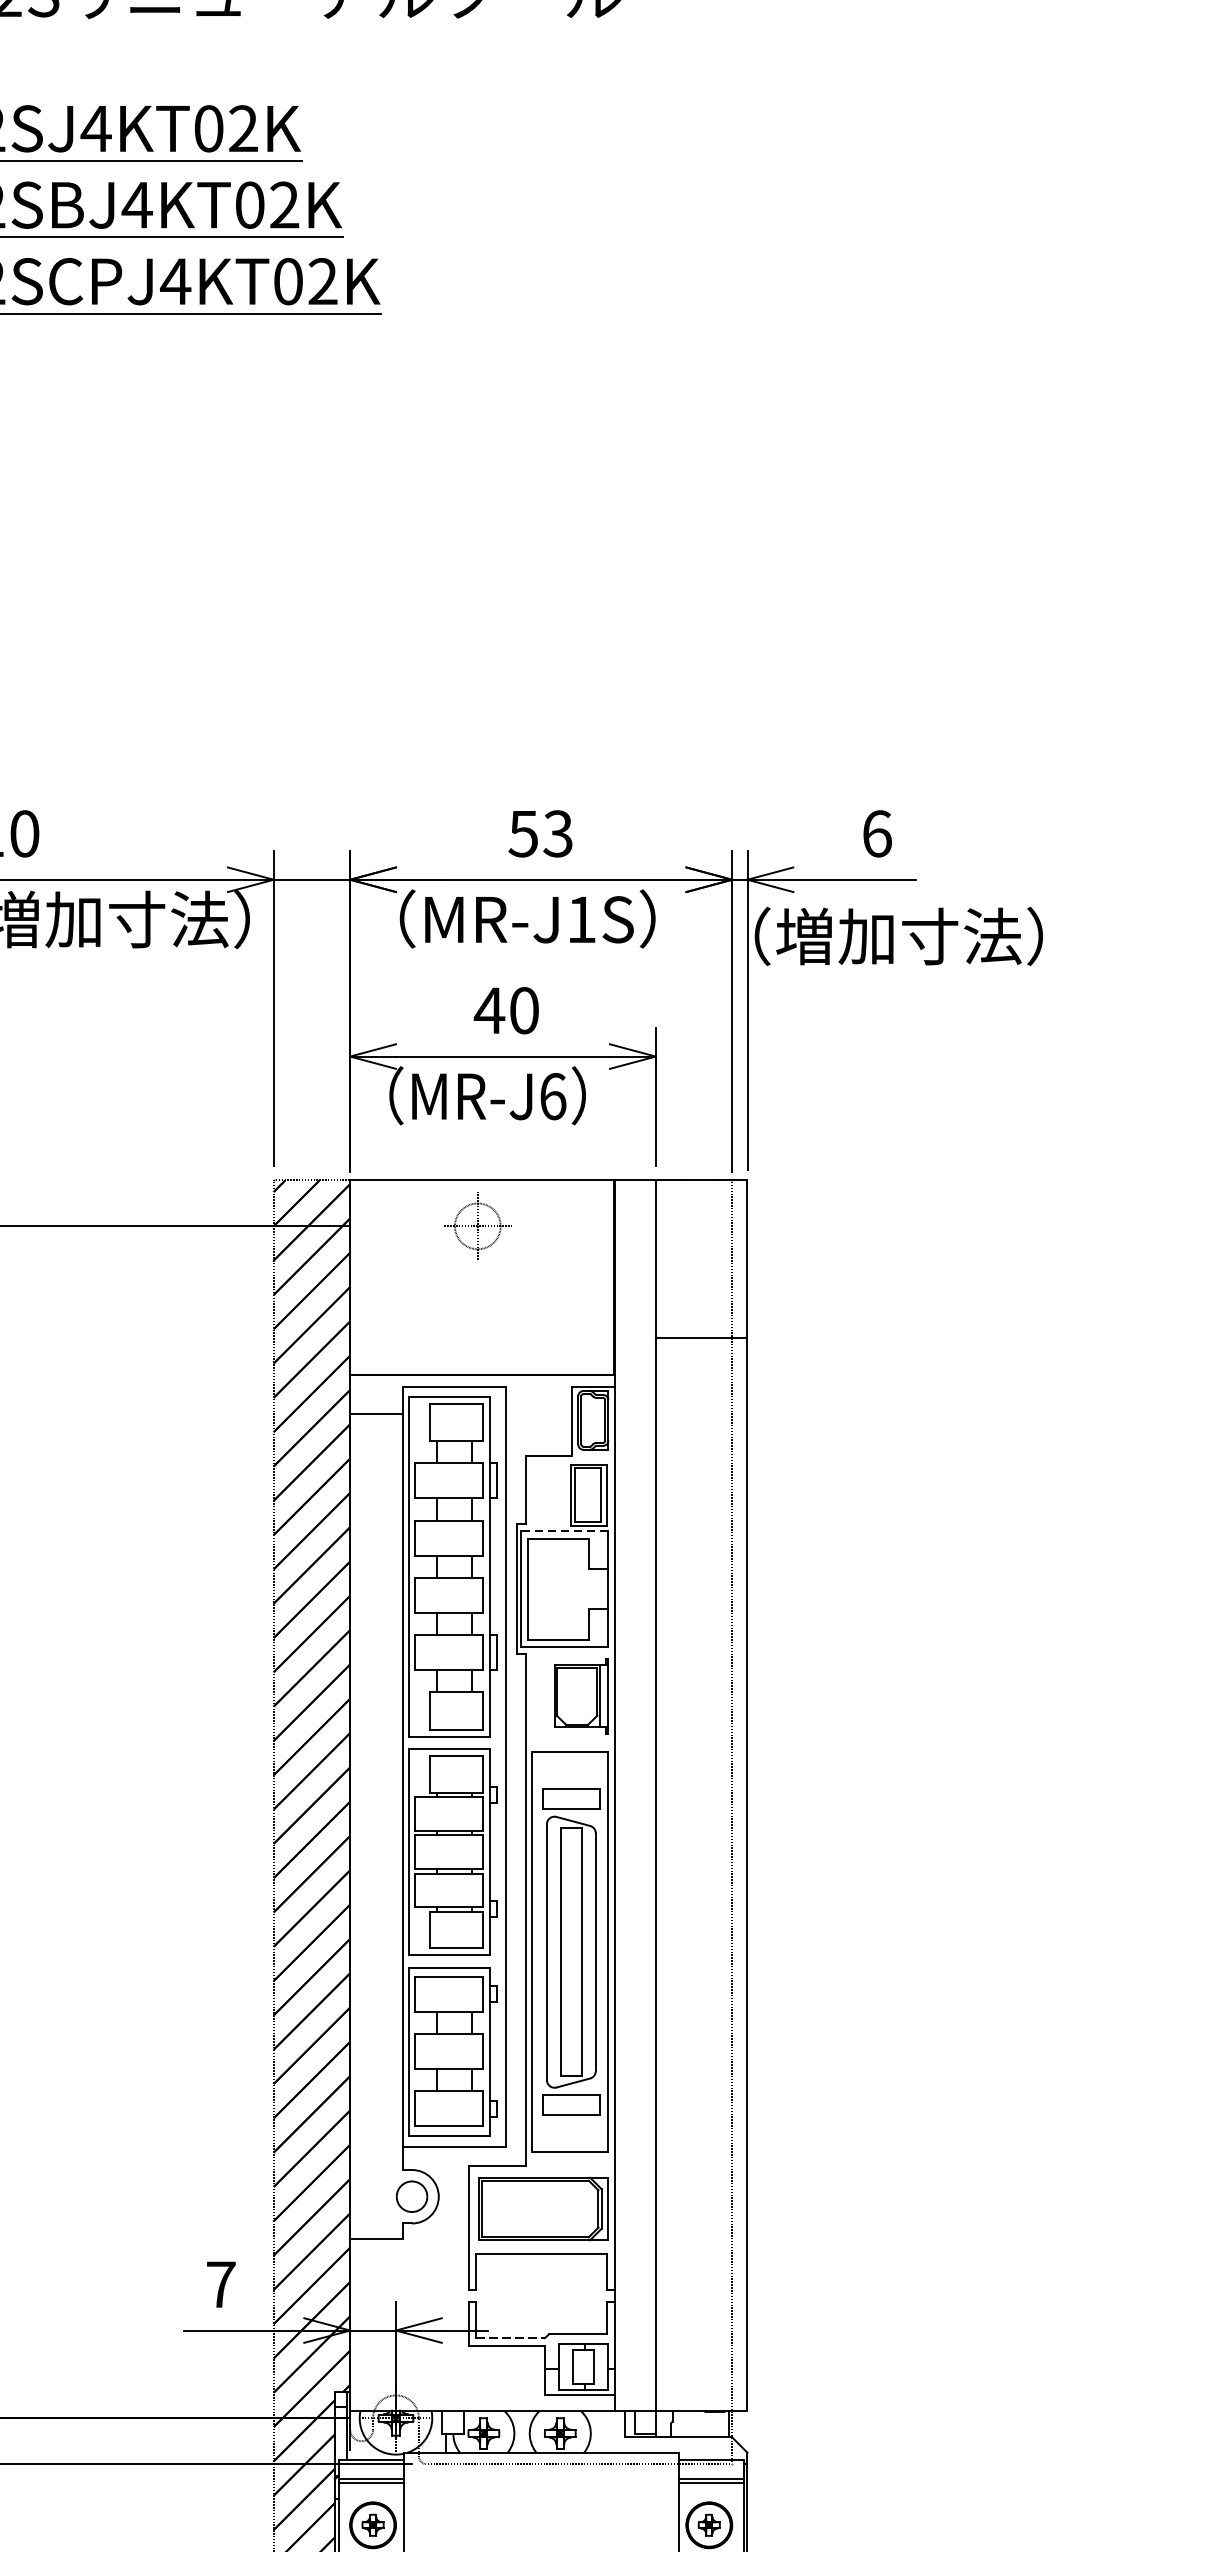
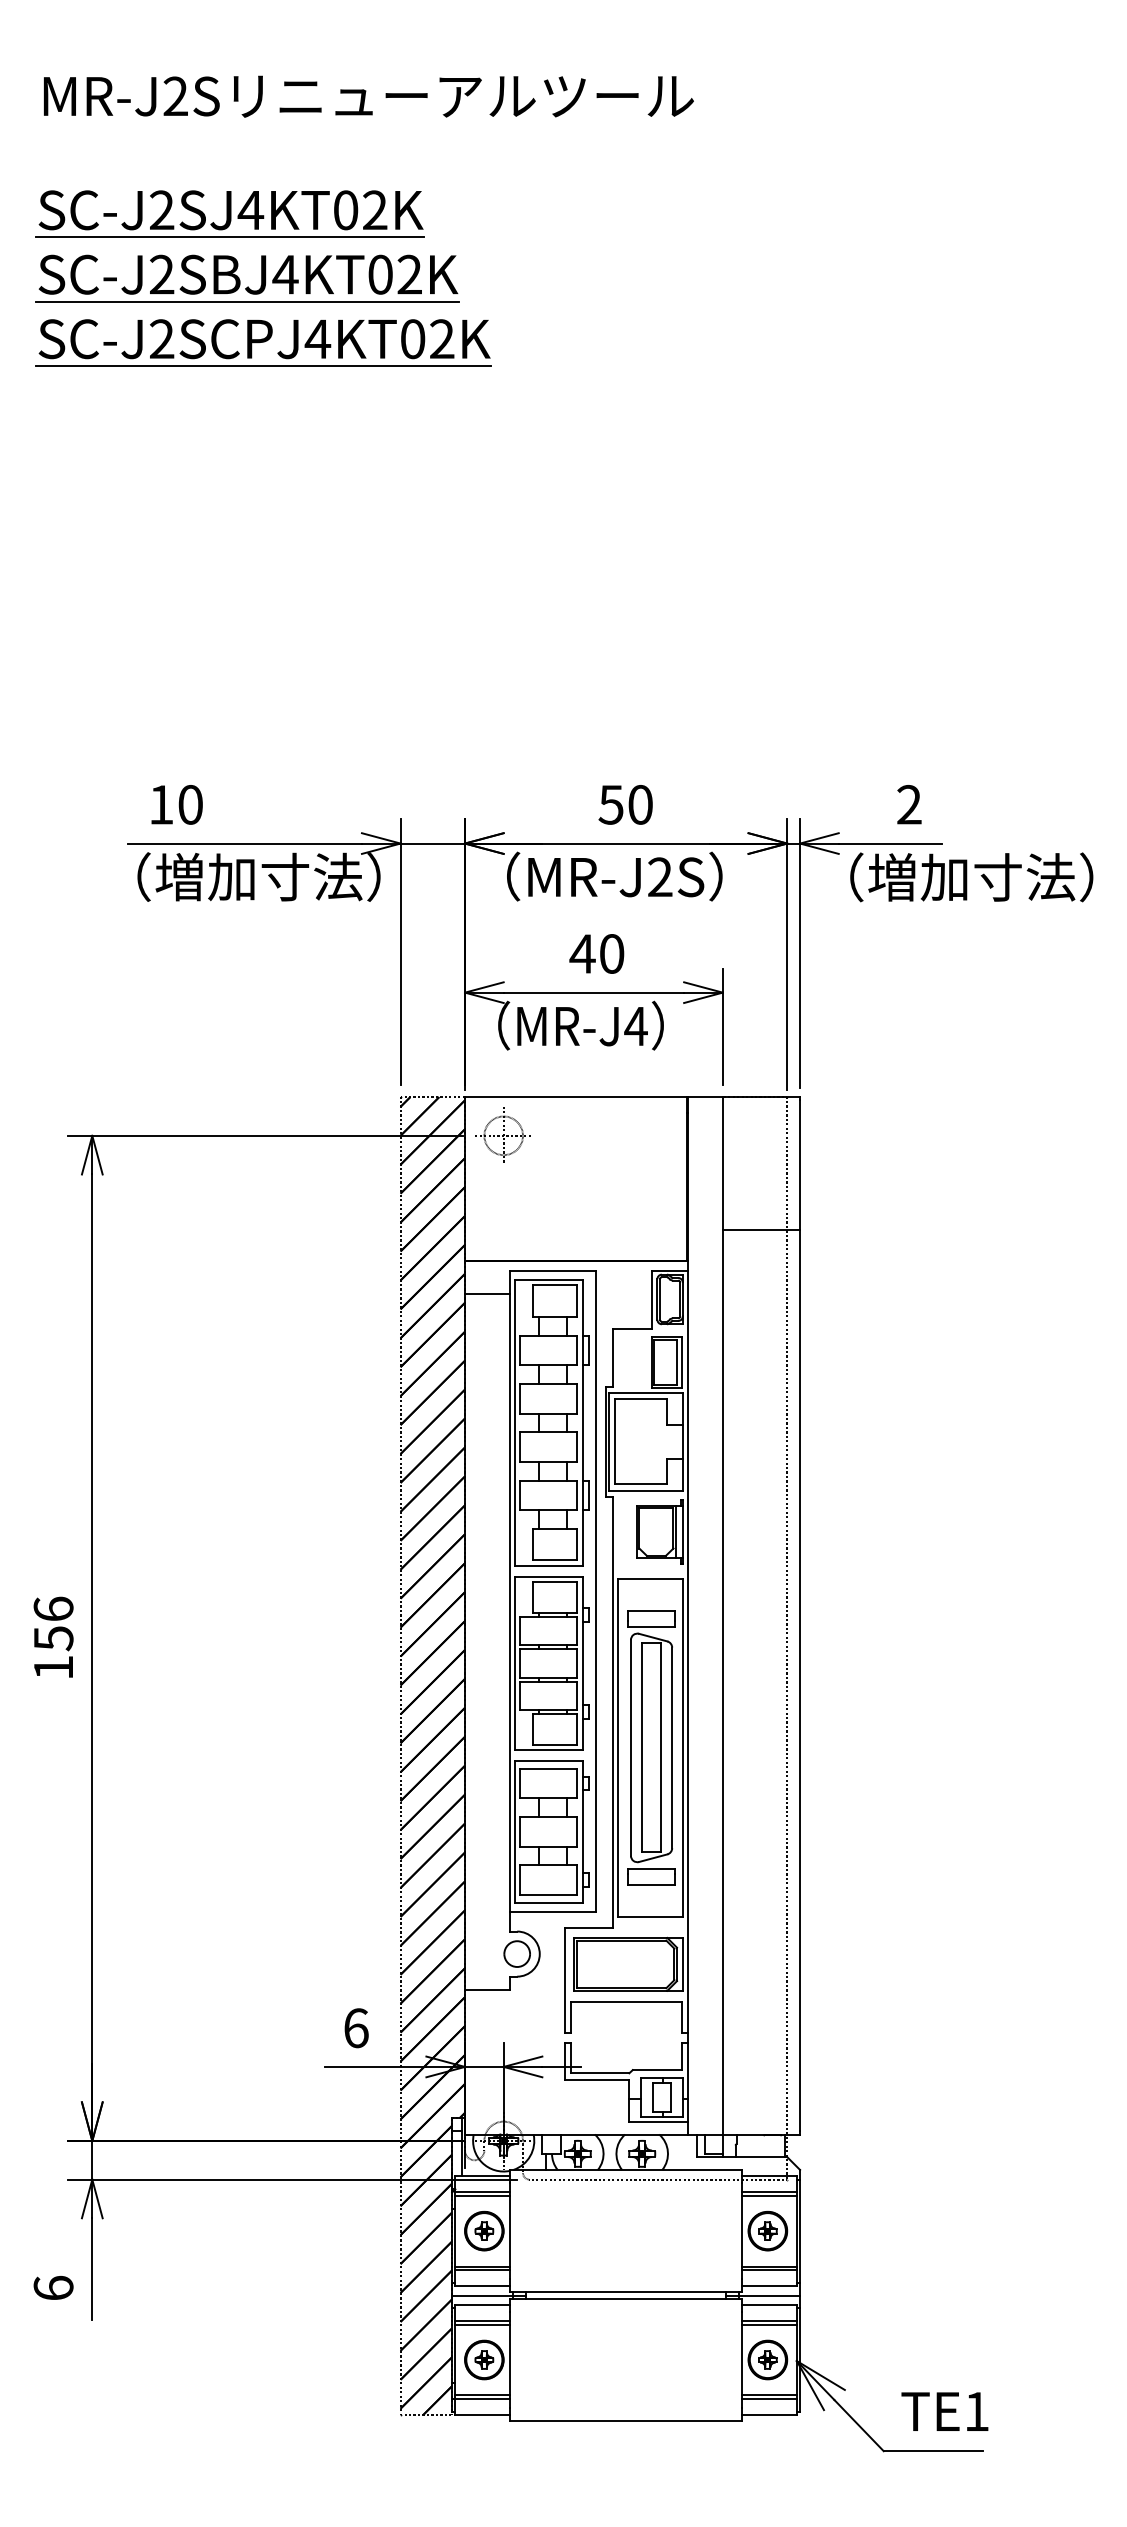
text: (557, 833) -> (639, 804), 53 -> 50
text: (877, 833) -> (909, 804), 6 -> 2
text: (581, 918) -> (660, 876), MR-J1S -> MR-J2S
text: (898, 936) -> (971, 877), moved
text: (552, 1096) -> (635, 1026), MR-J6 -> MR-J4
part: (476, 1224) -> (502, 1134), moved
line: (564, 1530) -> (645, 1392), dashed -> solid
text: (221, 2284) -> (356, 2028), 7 -> 6
line: (510, 2338) -> (600, 2073), dashed -> solid

